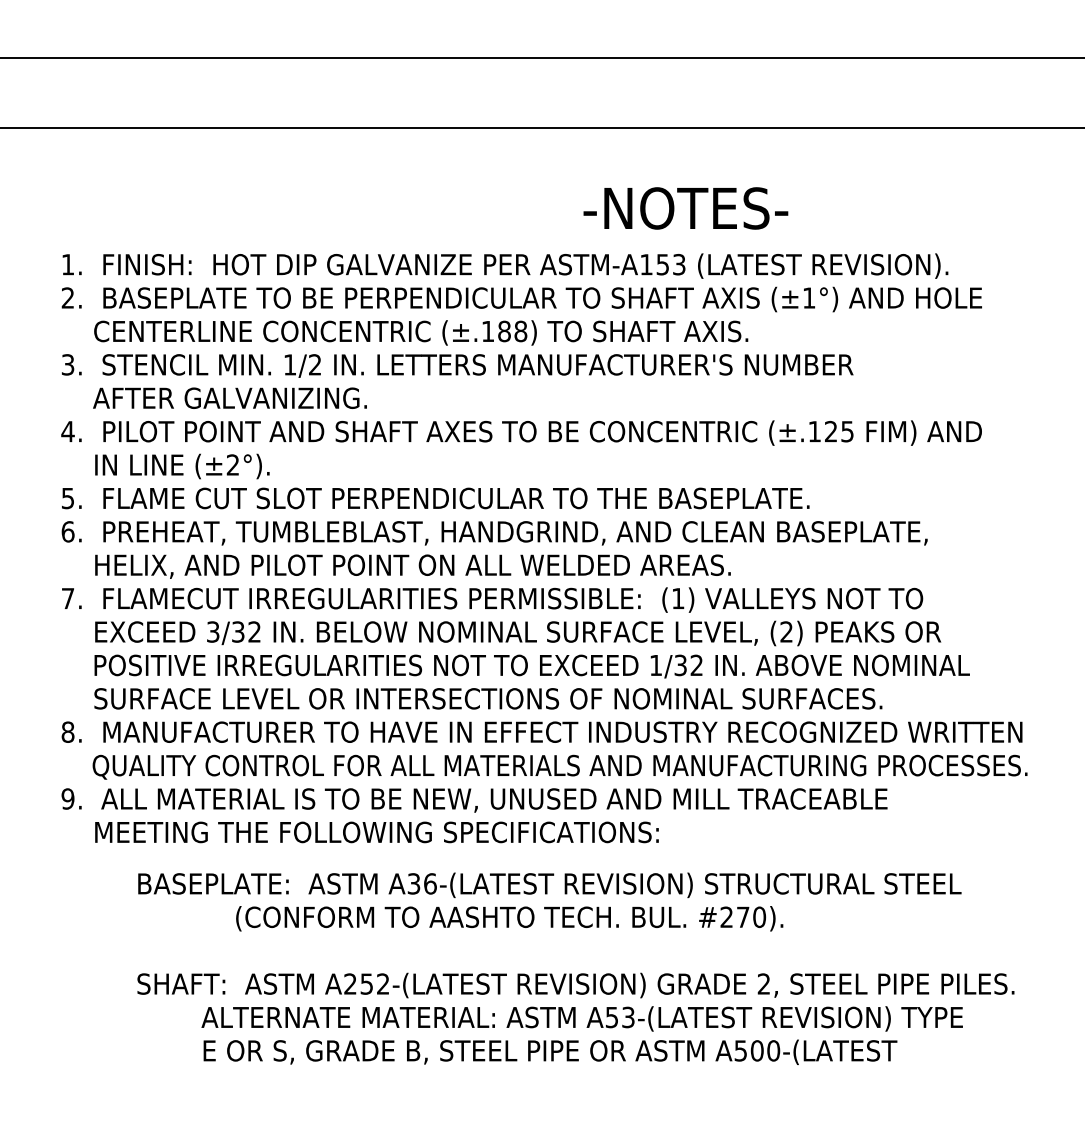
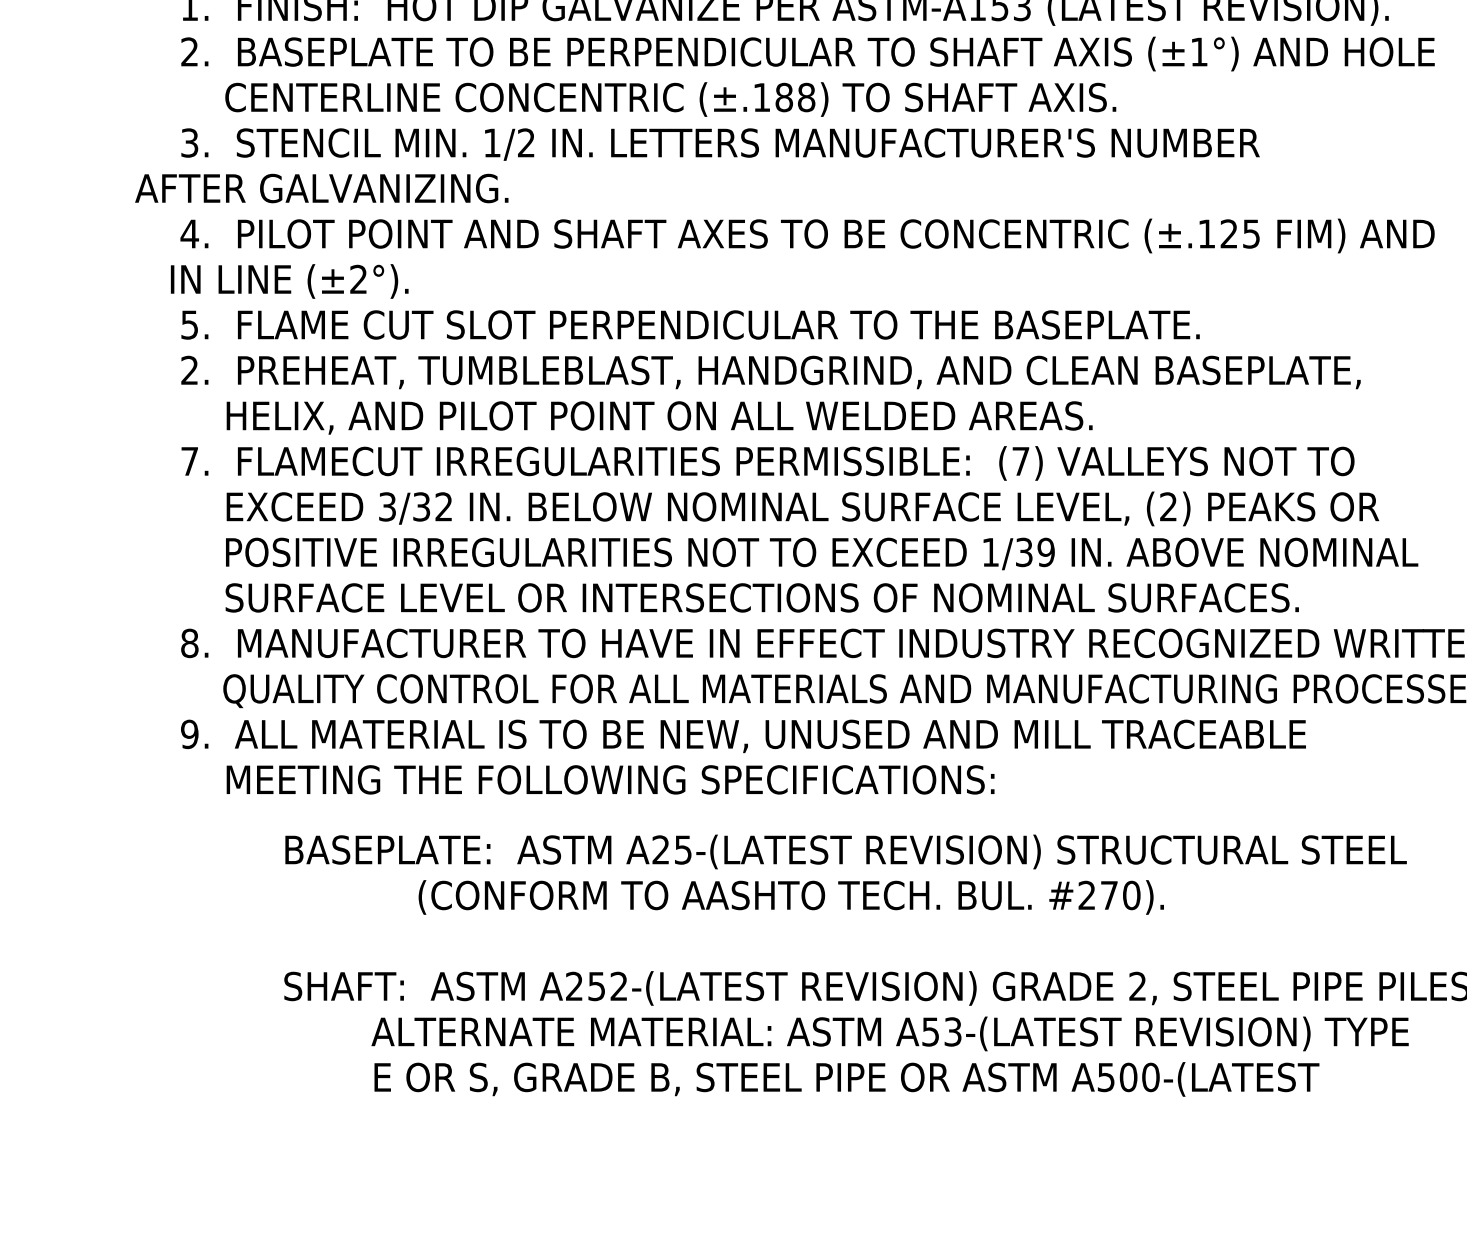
text: (229, 397) -> (321, 187), moved
text: (182, 466) -> (289, 281), moved
text: (67, 531) -> (189, 369), 6. -> 2.
text: (678, 598) -> (1021, 461), (1) -> (7)
text: (696, 665) -> (1045, 552), 1/32 -> 1/39
text: (421, 883) -> (671, 849), A36-(LATEST -> A25-(LATEST

